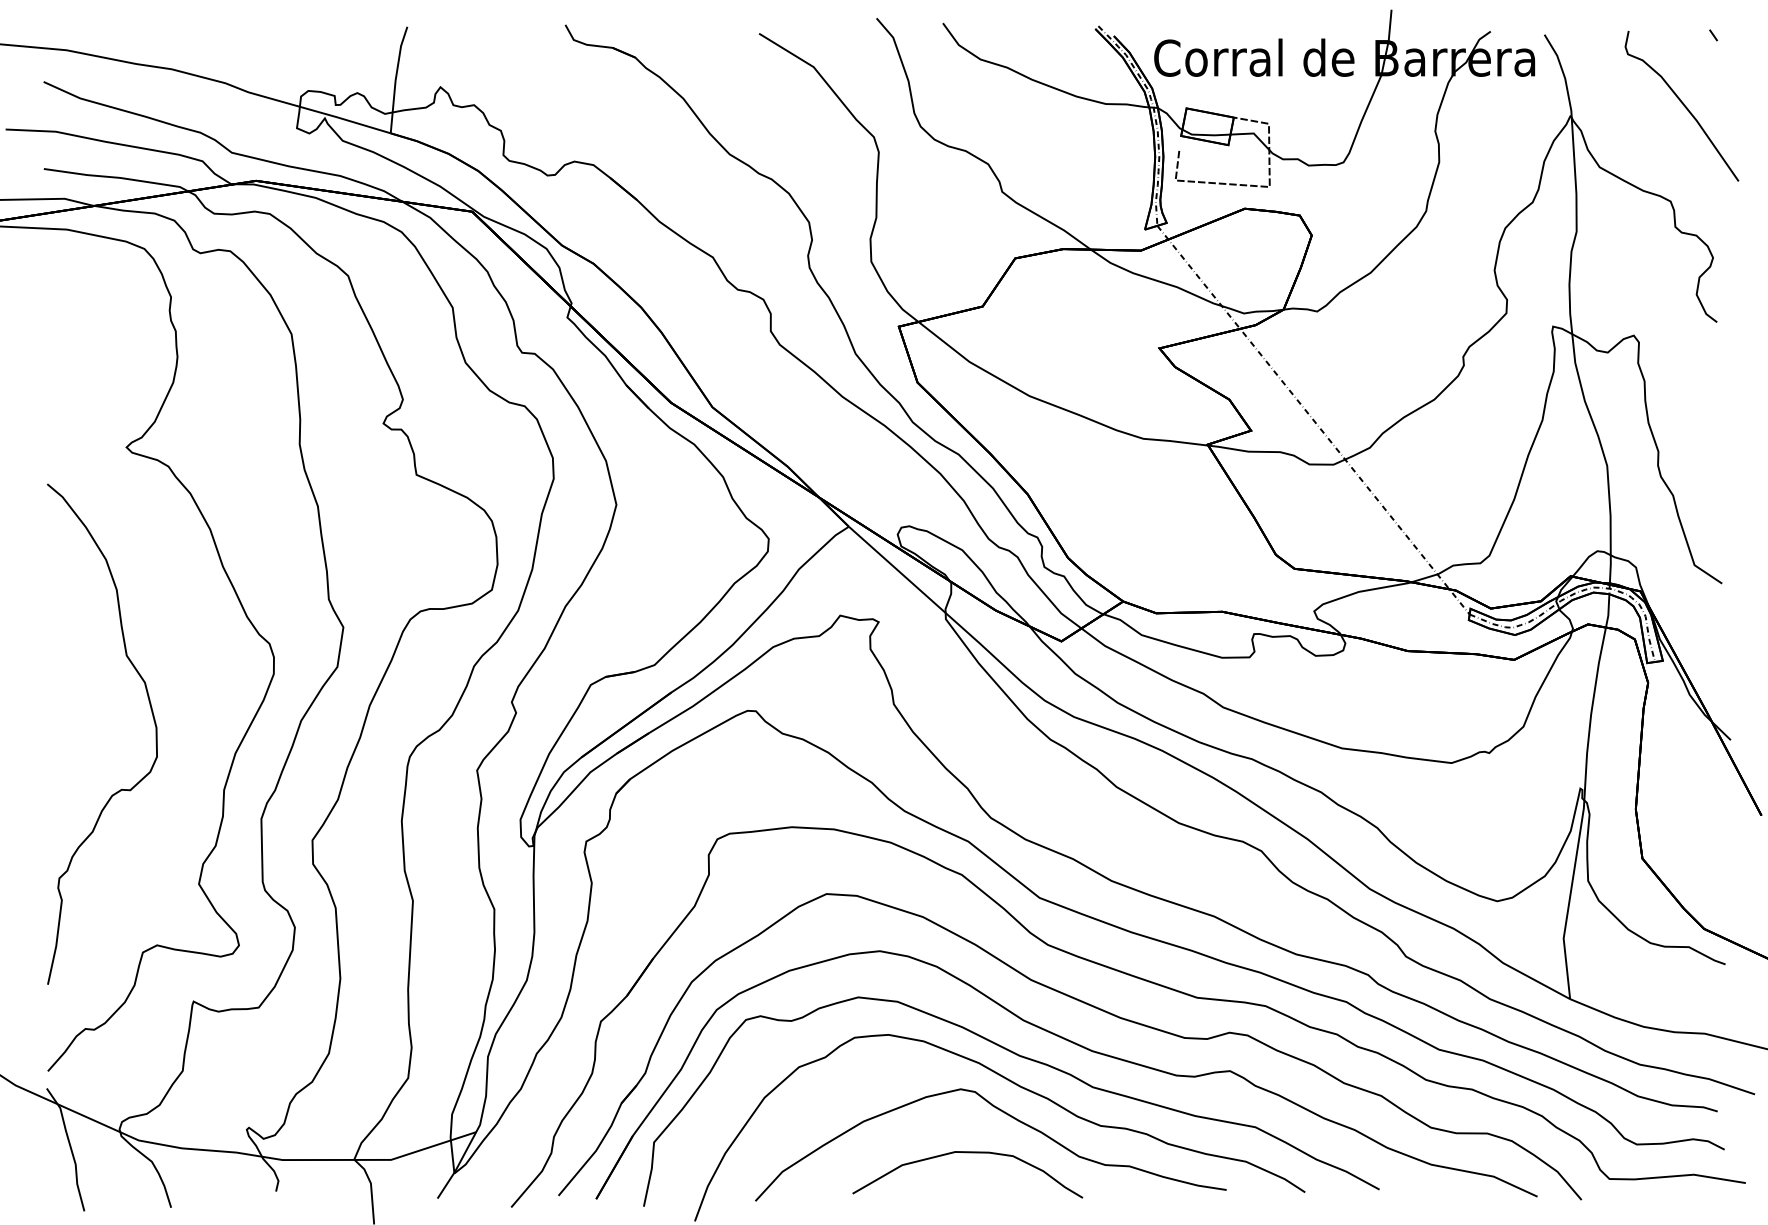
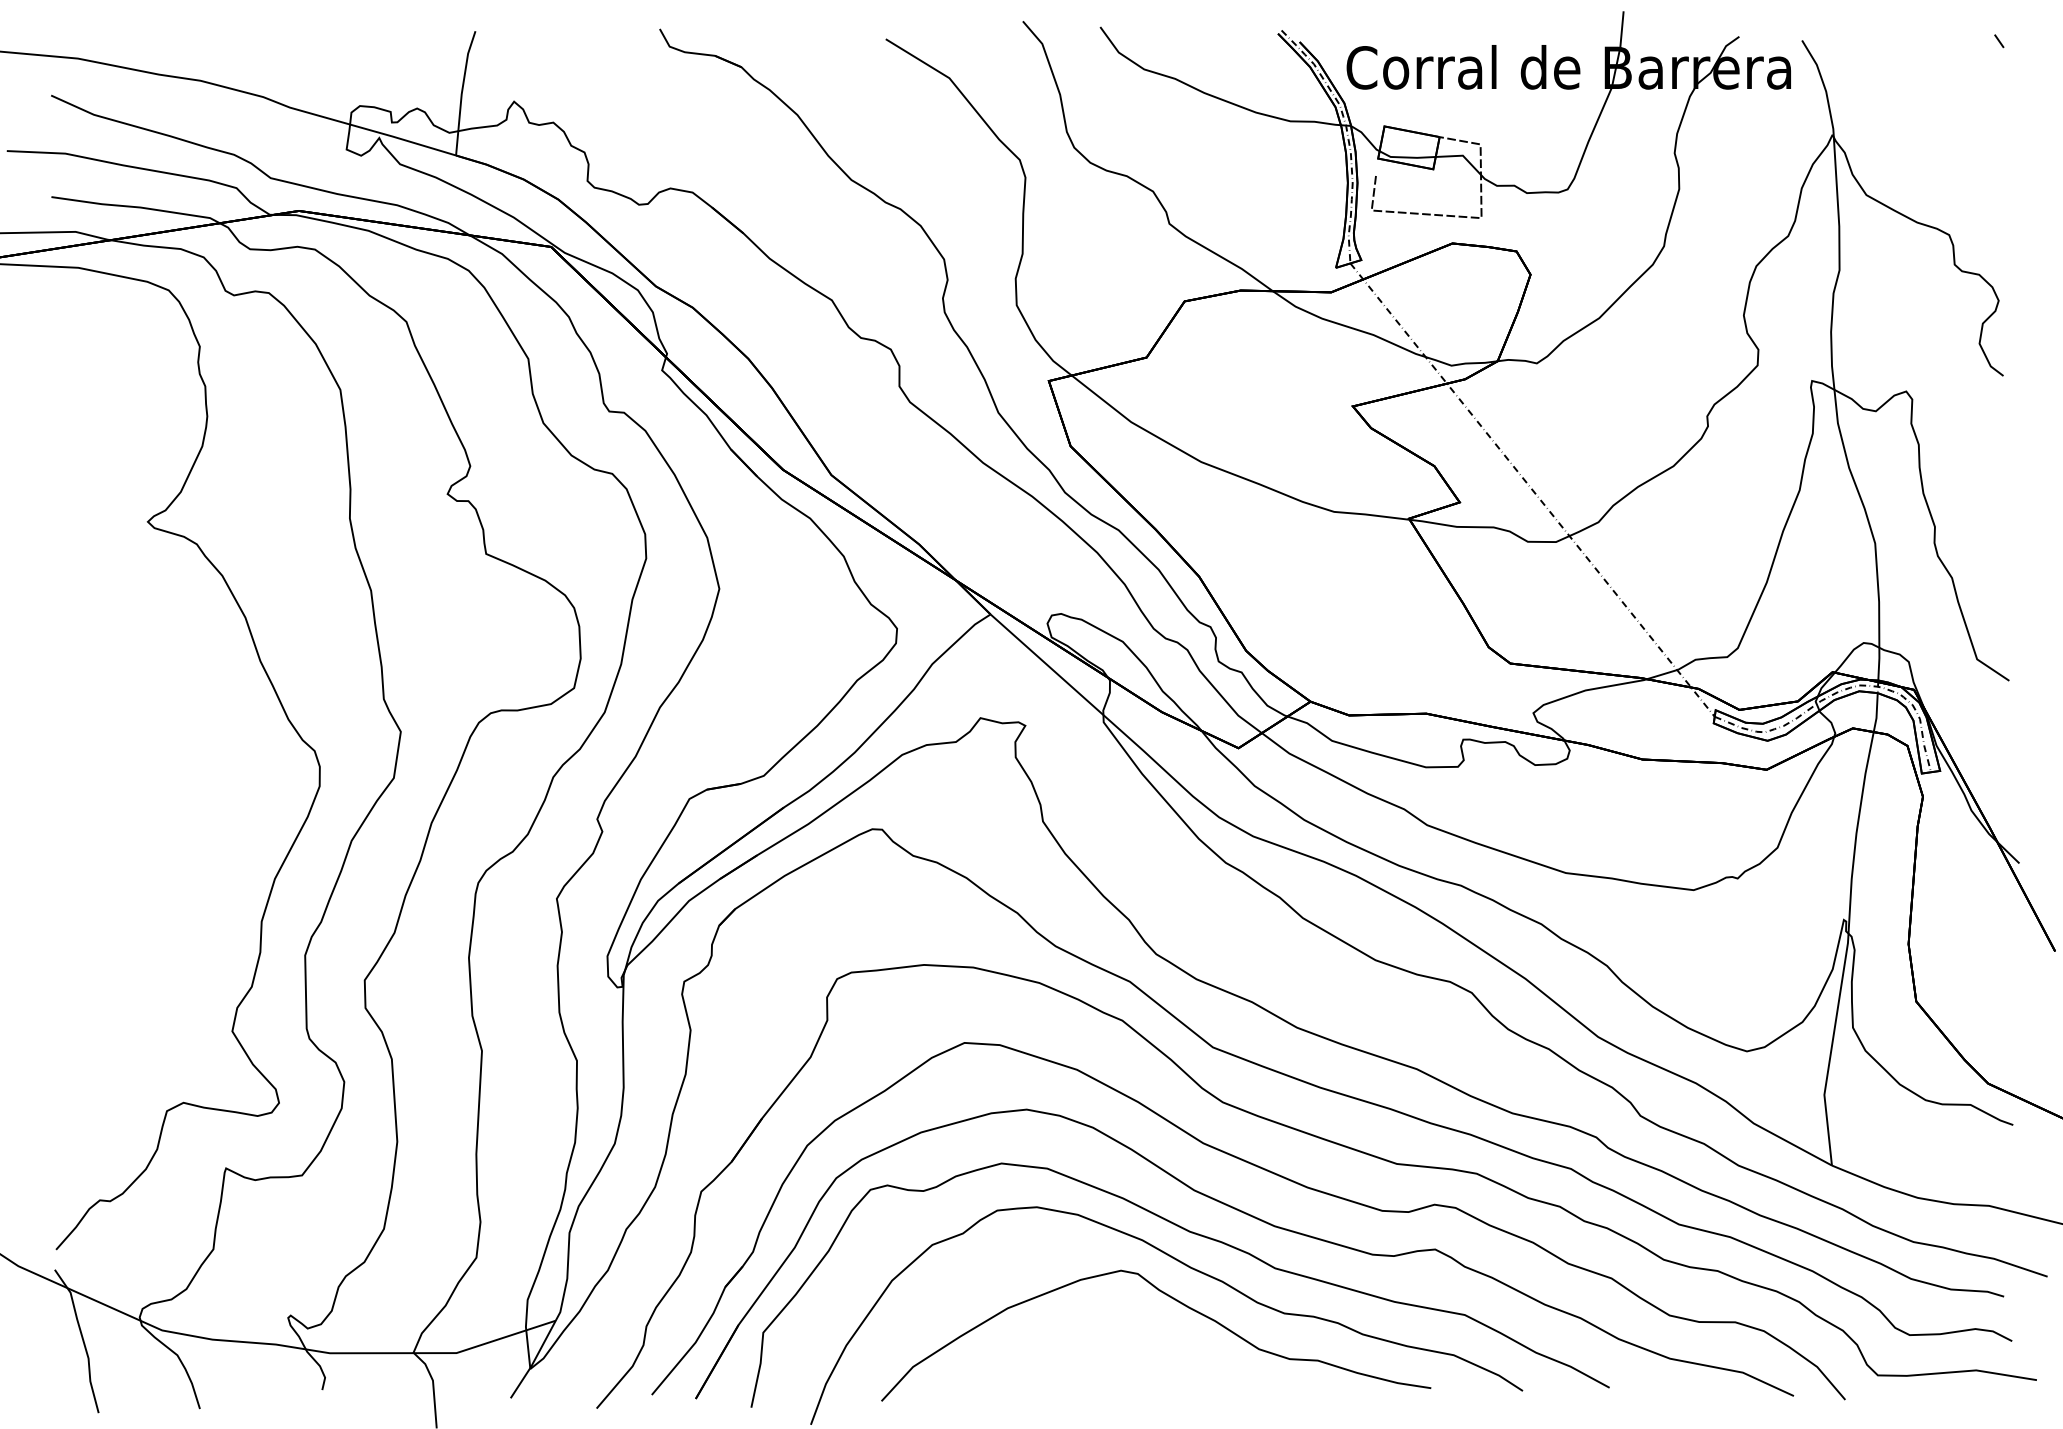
curve: (1682, 104) -> (1963, 121), removed
curve: (153, 720) -> (179, 840), removed
curve: (967, 1153) -> (1128, 1345), removed

